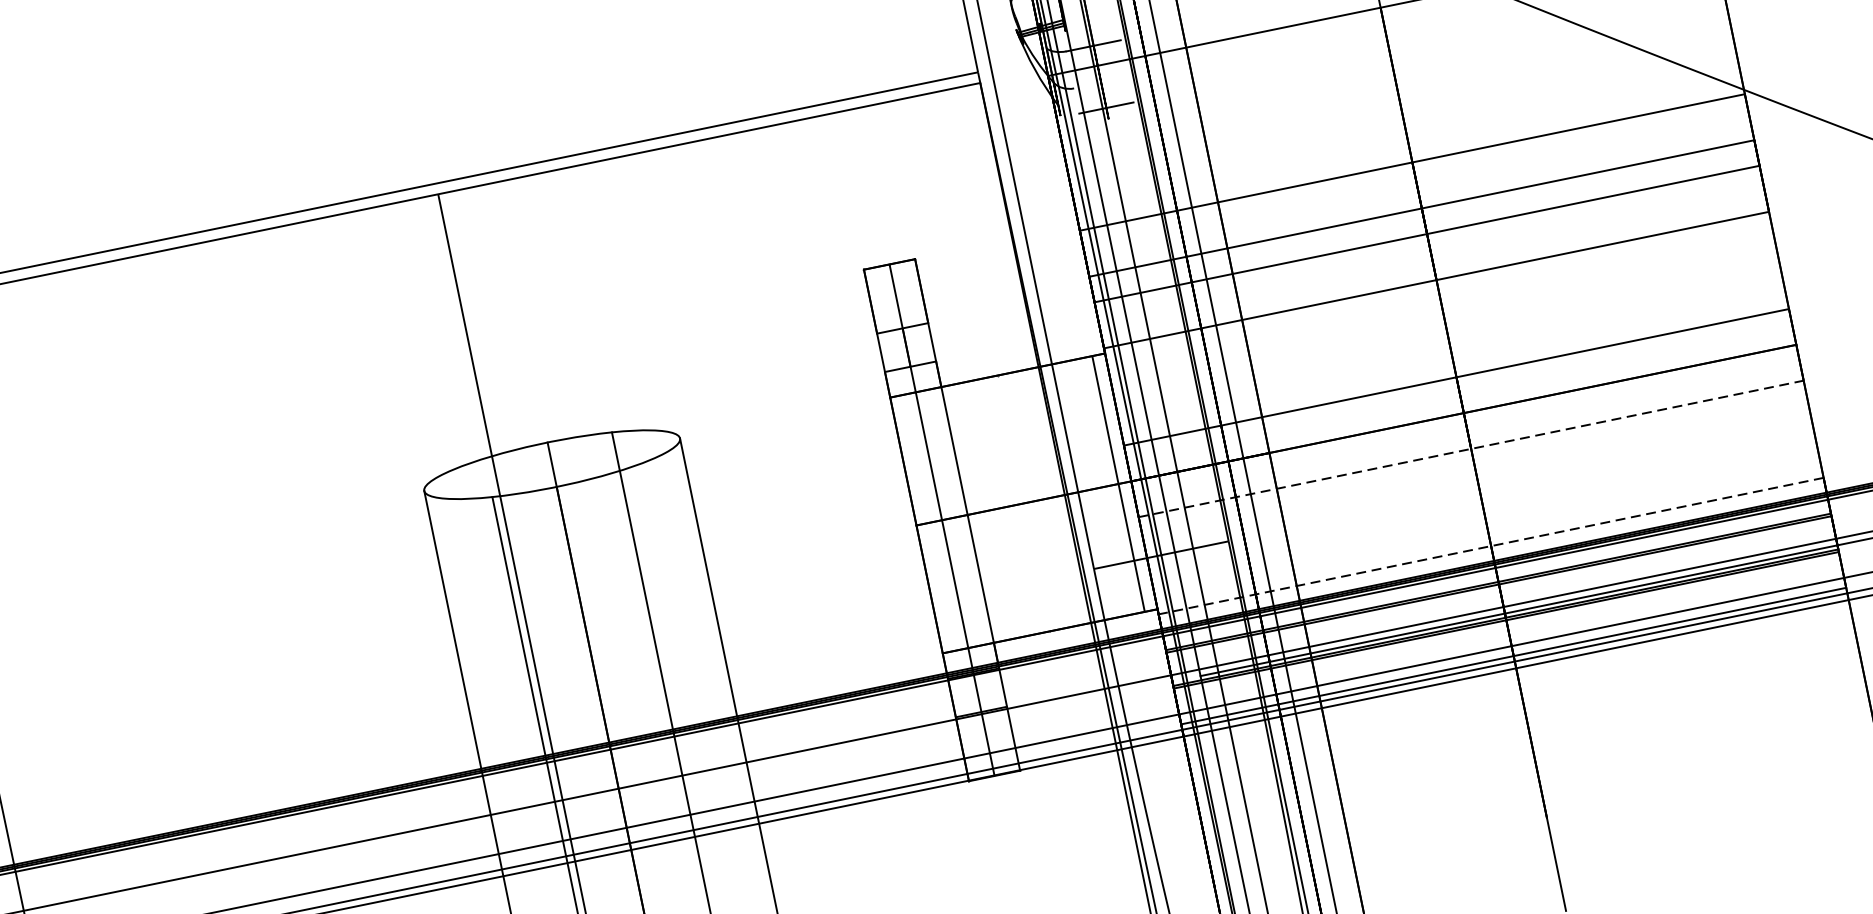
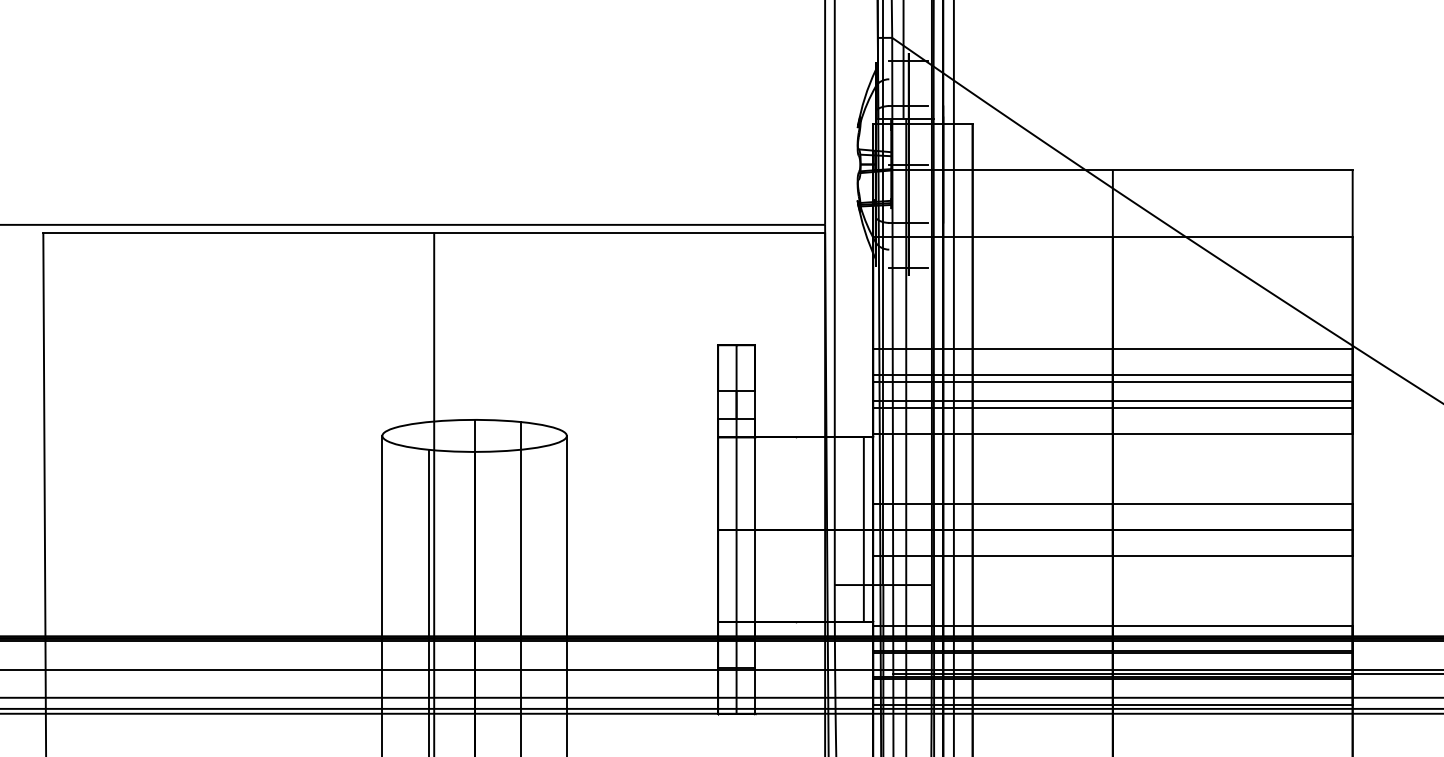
line: (1419, 198) -> (1112, 374), added
line: (1428, 243) -> (1112, 407), added
line: (1470, 448) -> (1112, 555), dashed -> solid
line: (1490, 546) -> (1112, 625), dashed -> solid

